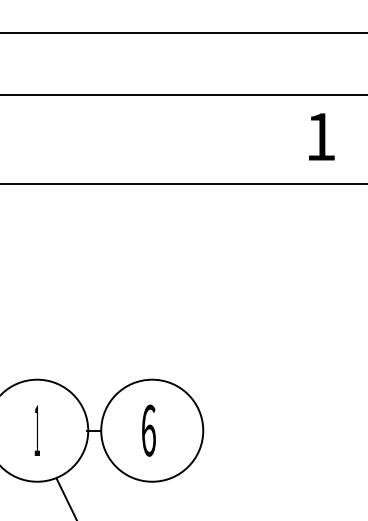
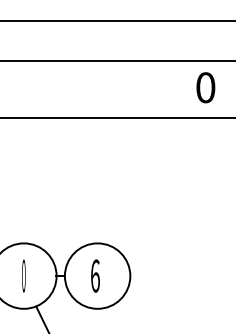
text: (320, 136) -> (205, 87), 1 -> 0
text: (36, 429) -> (23, 275), 1 -> 0

